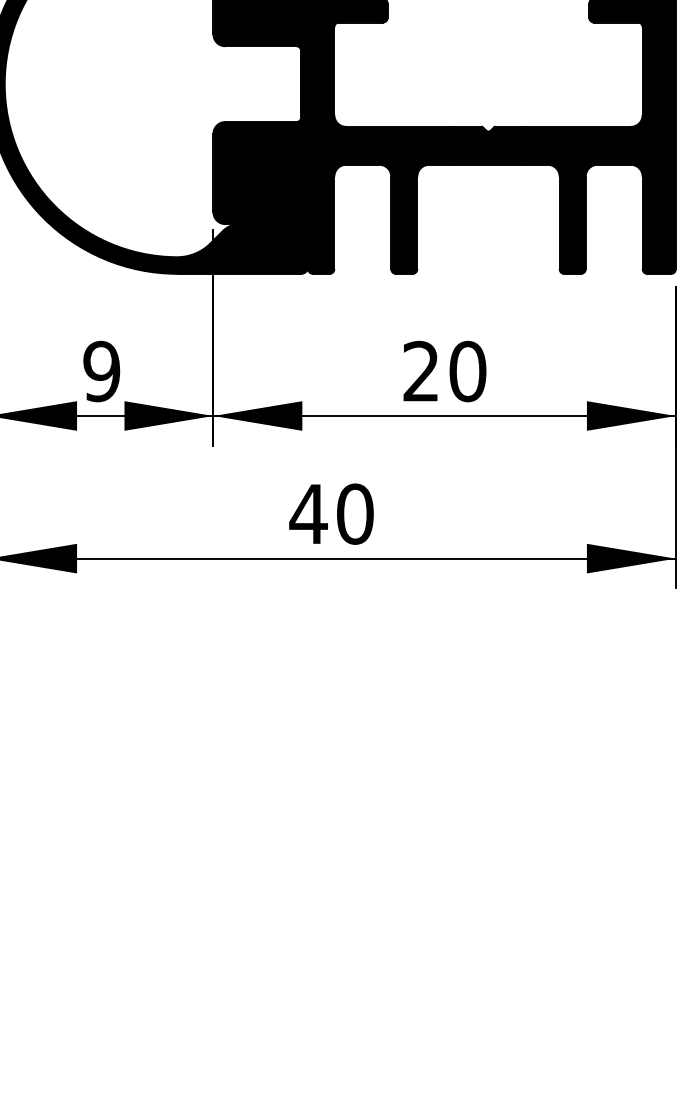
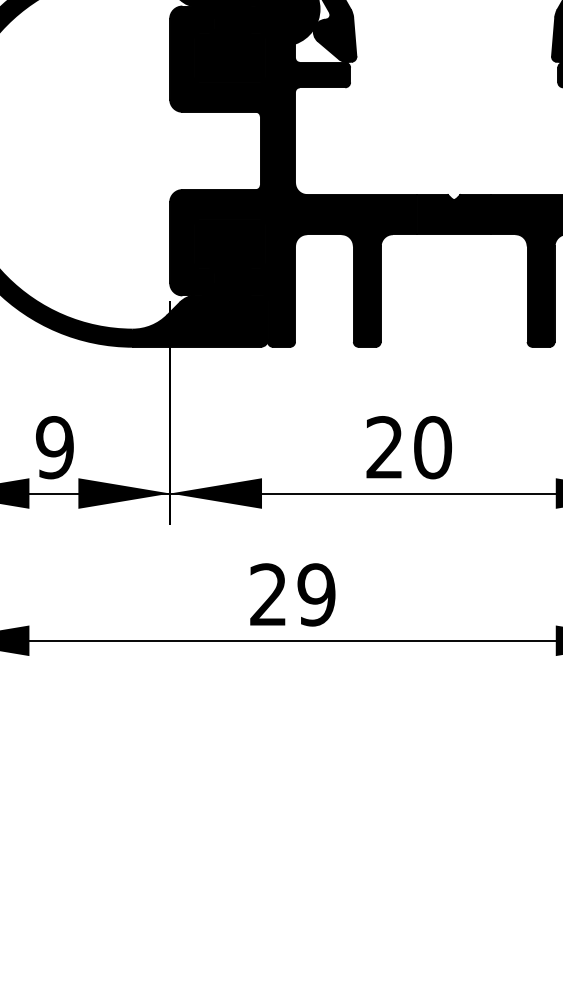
text: (331, 513) -> (292, 594), 40 -> 29

